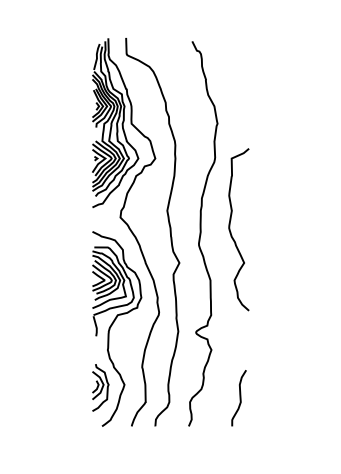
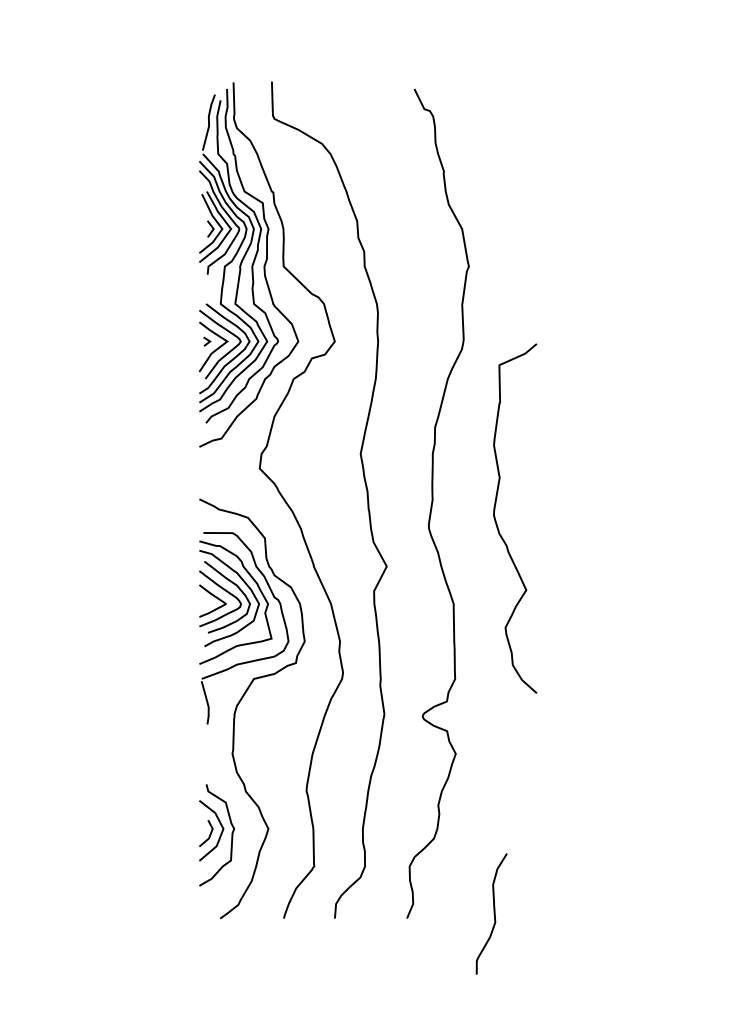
curve: (231, 232) -> (498, 524), moved
curve: (239, 398) -> (492, 914), moved

